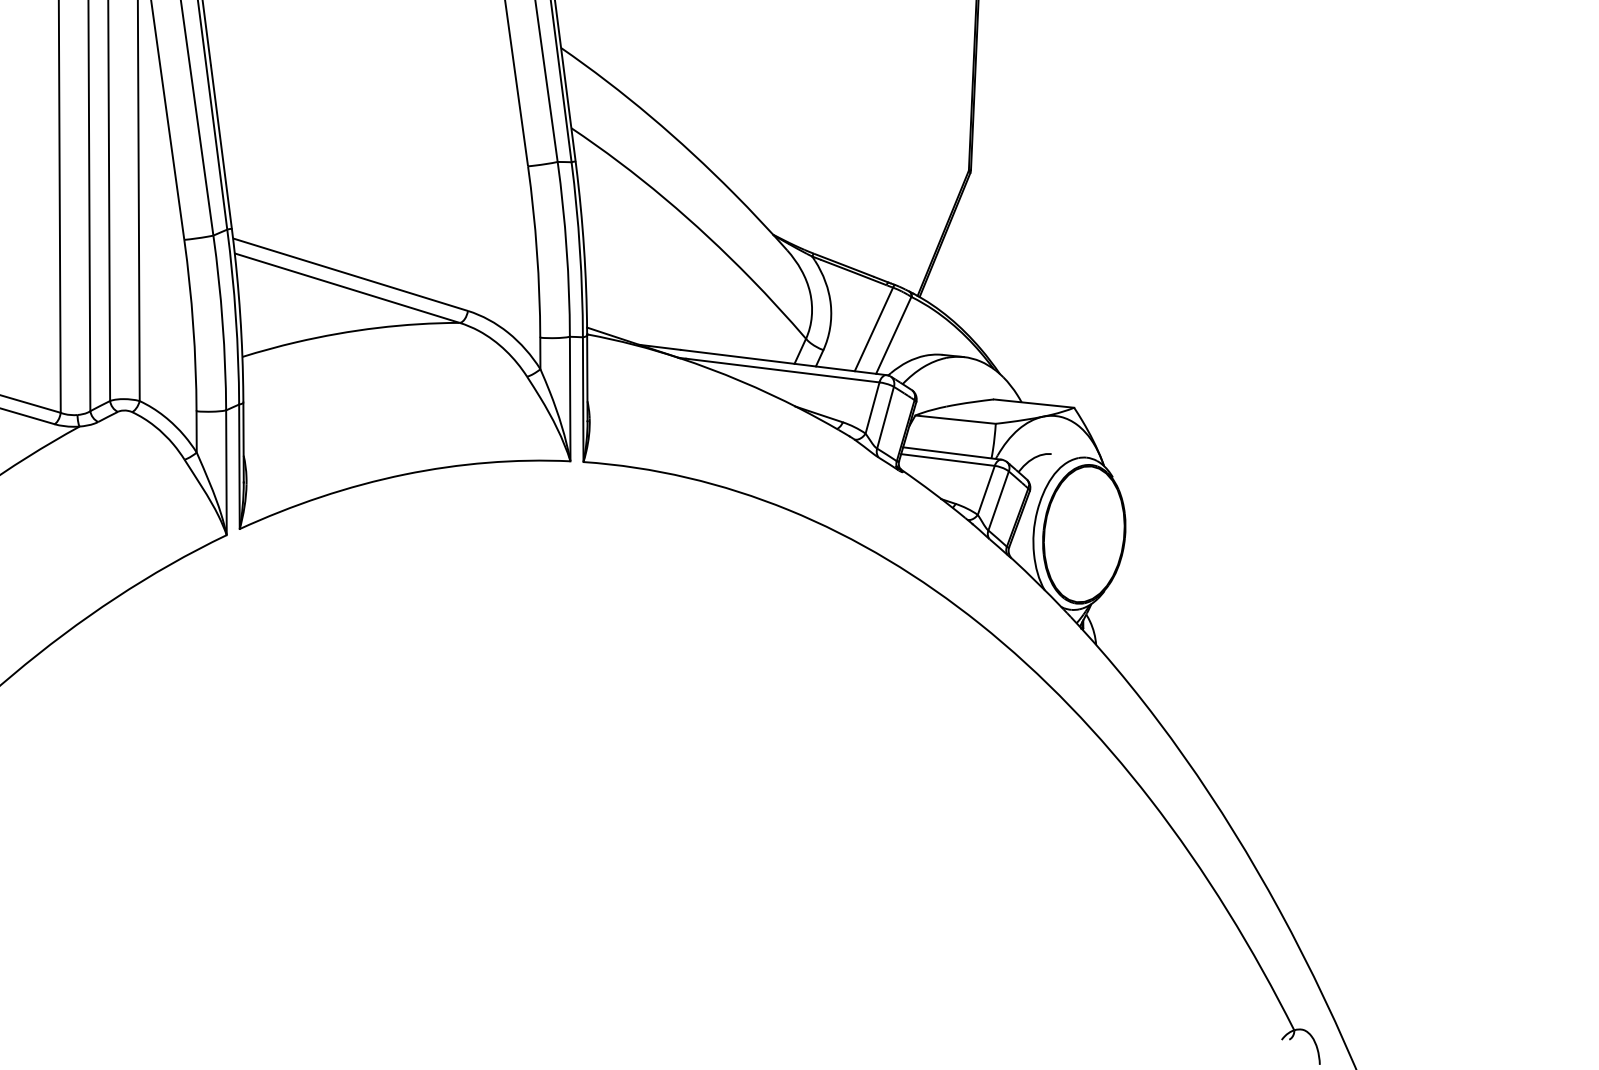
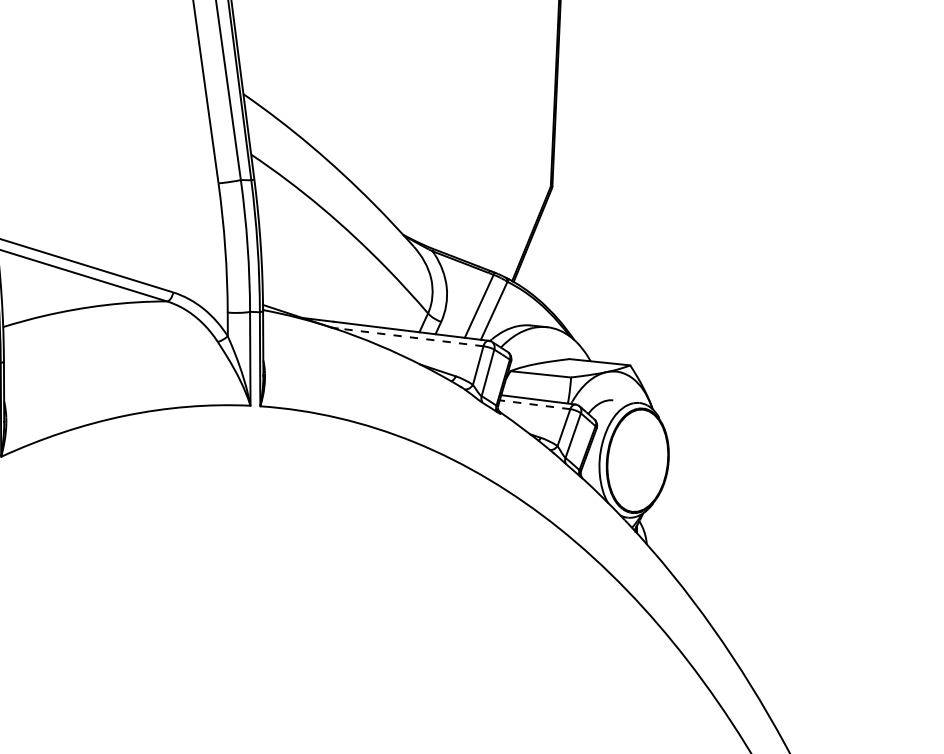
line: (782, 370) -> (410, 337), solid -> dashed
line: (947, 459) -> (534, 404), solid -> dashed

